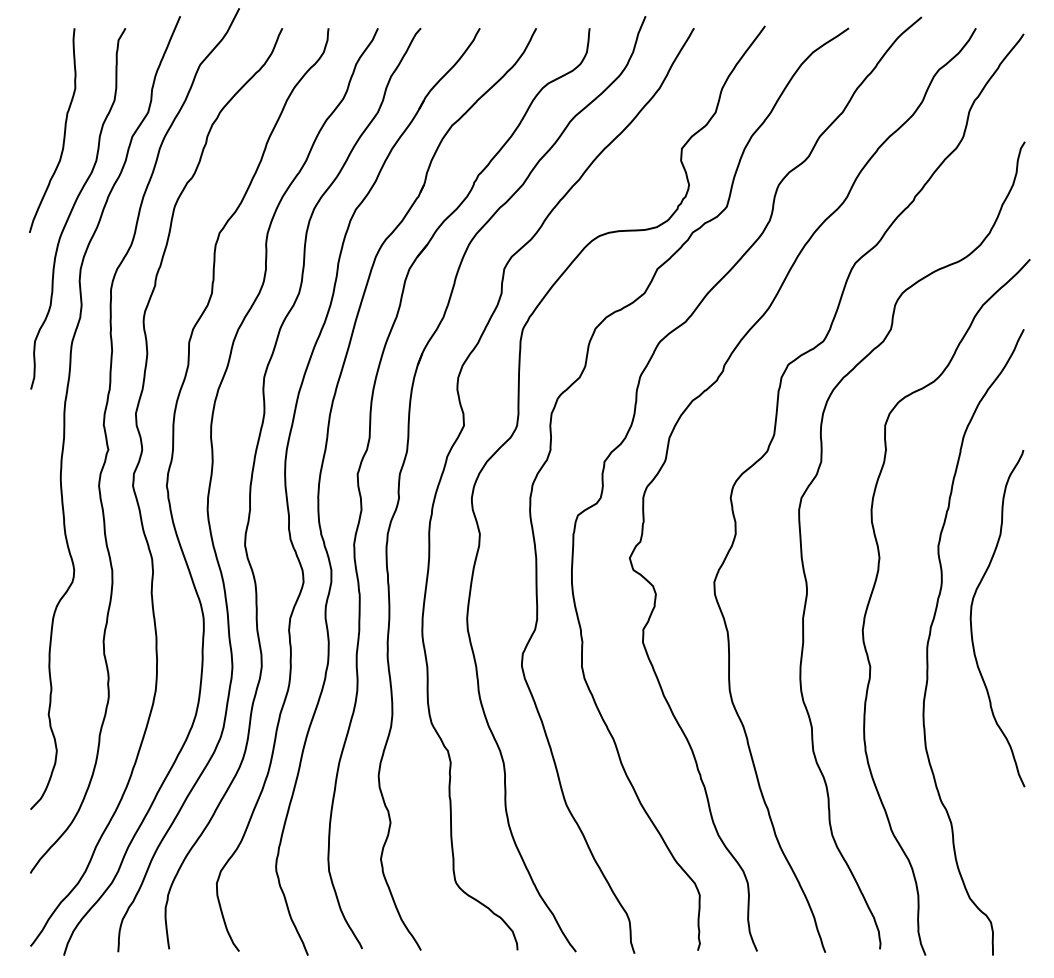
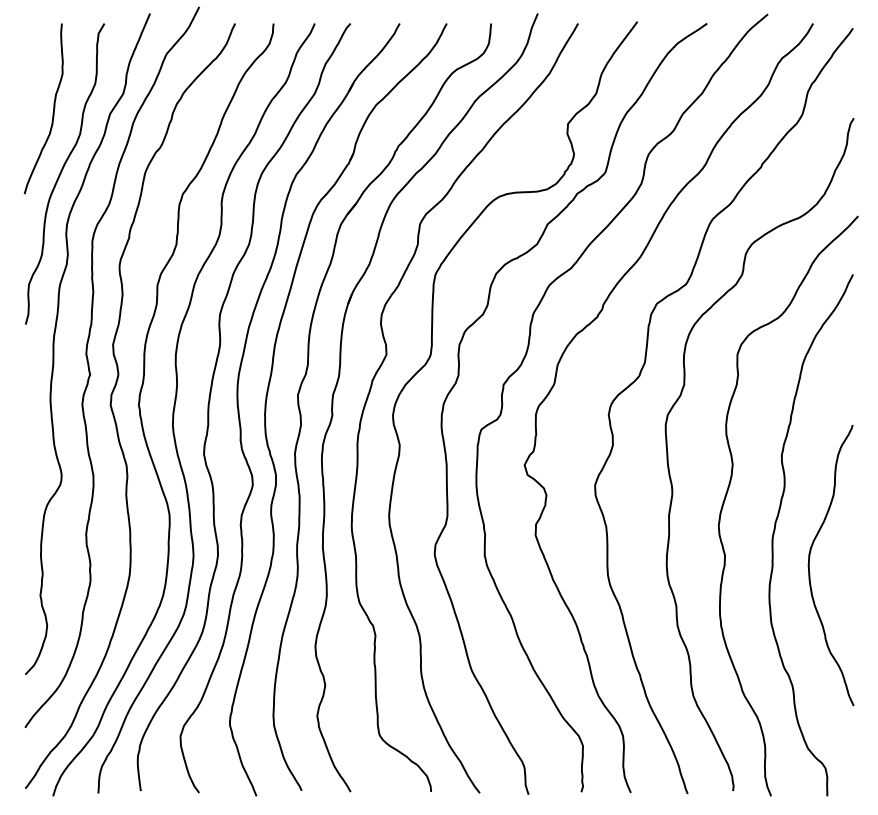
curve: (971, 618) -> (809, 565), moved

